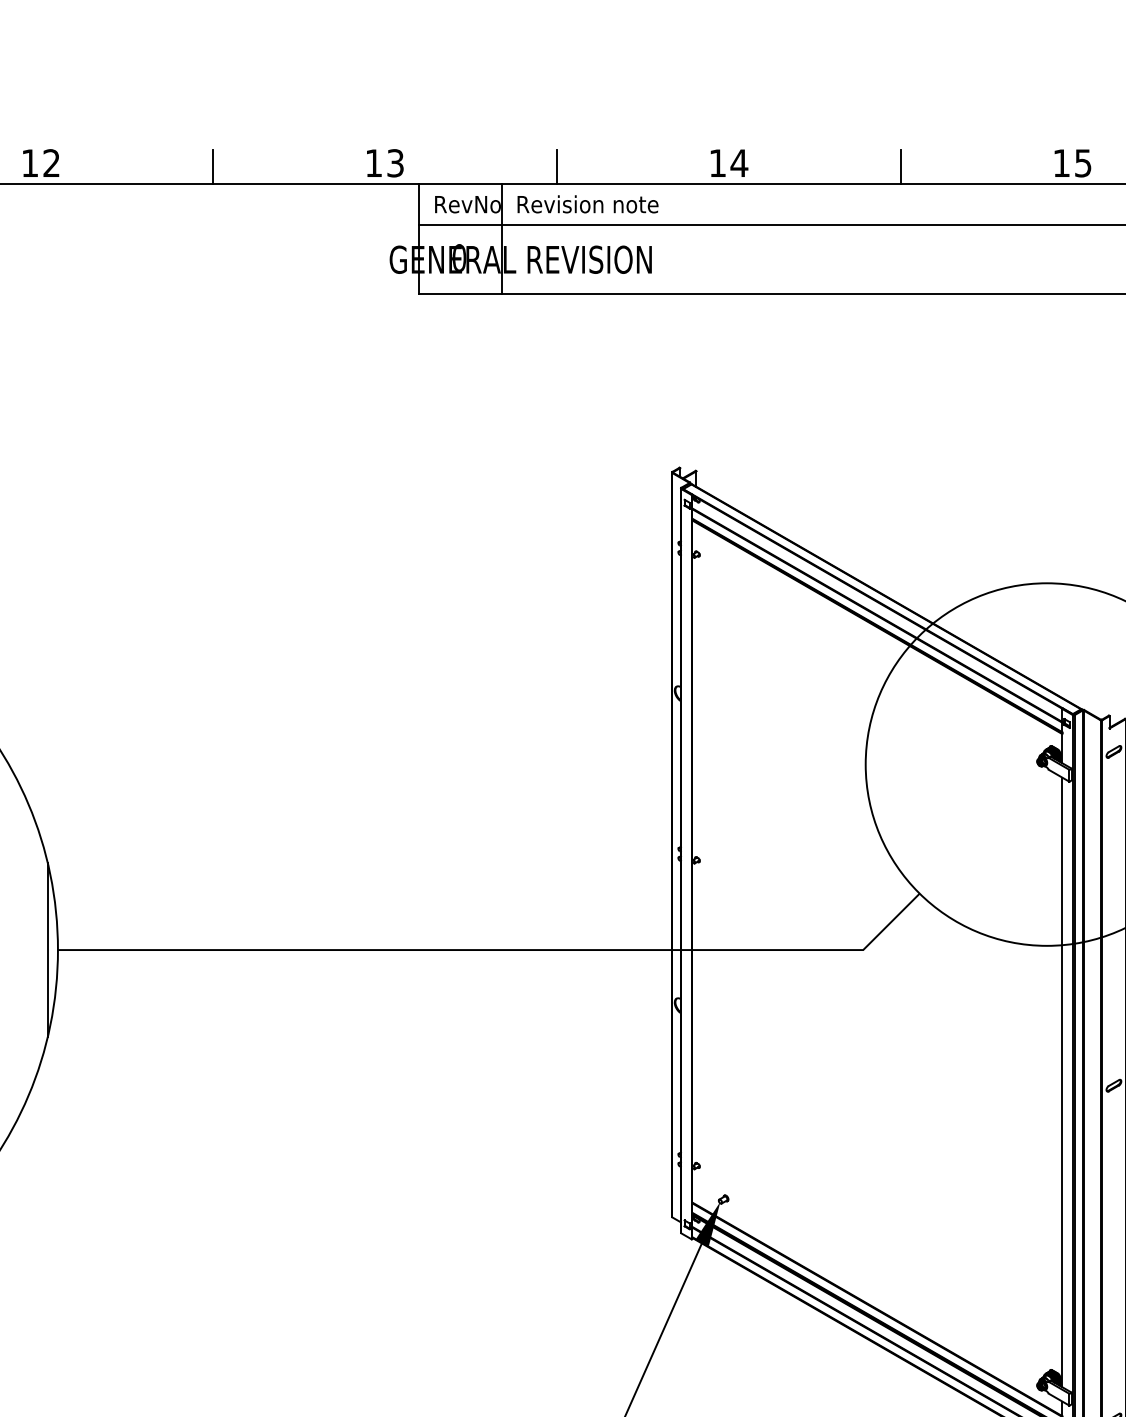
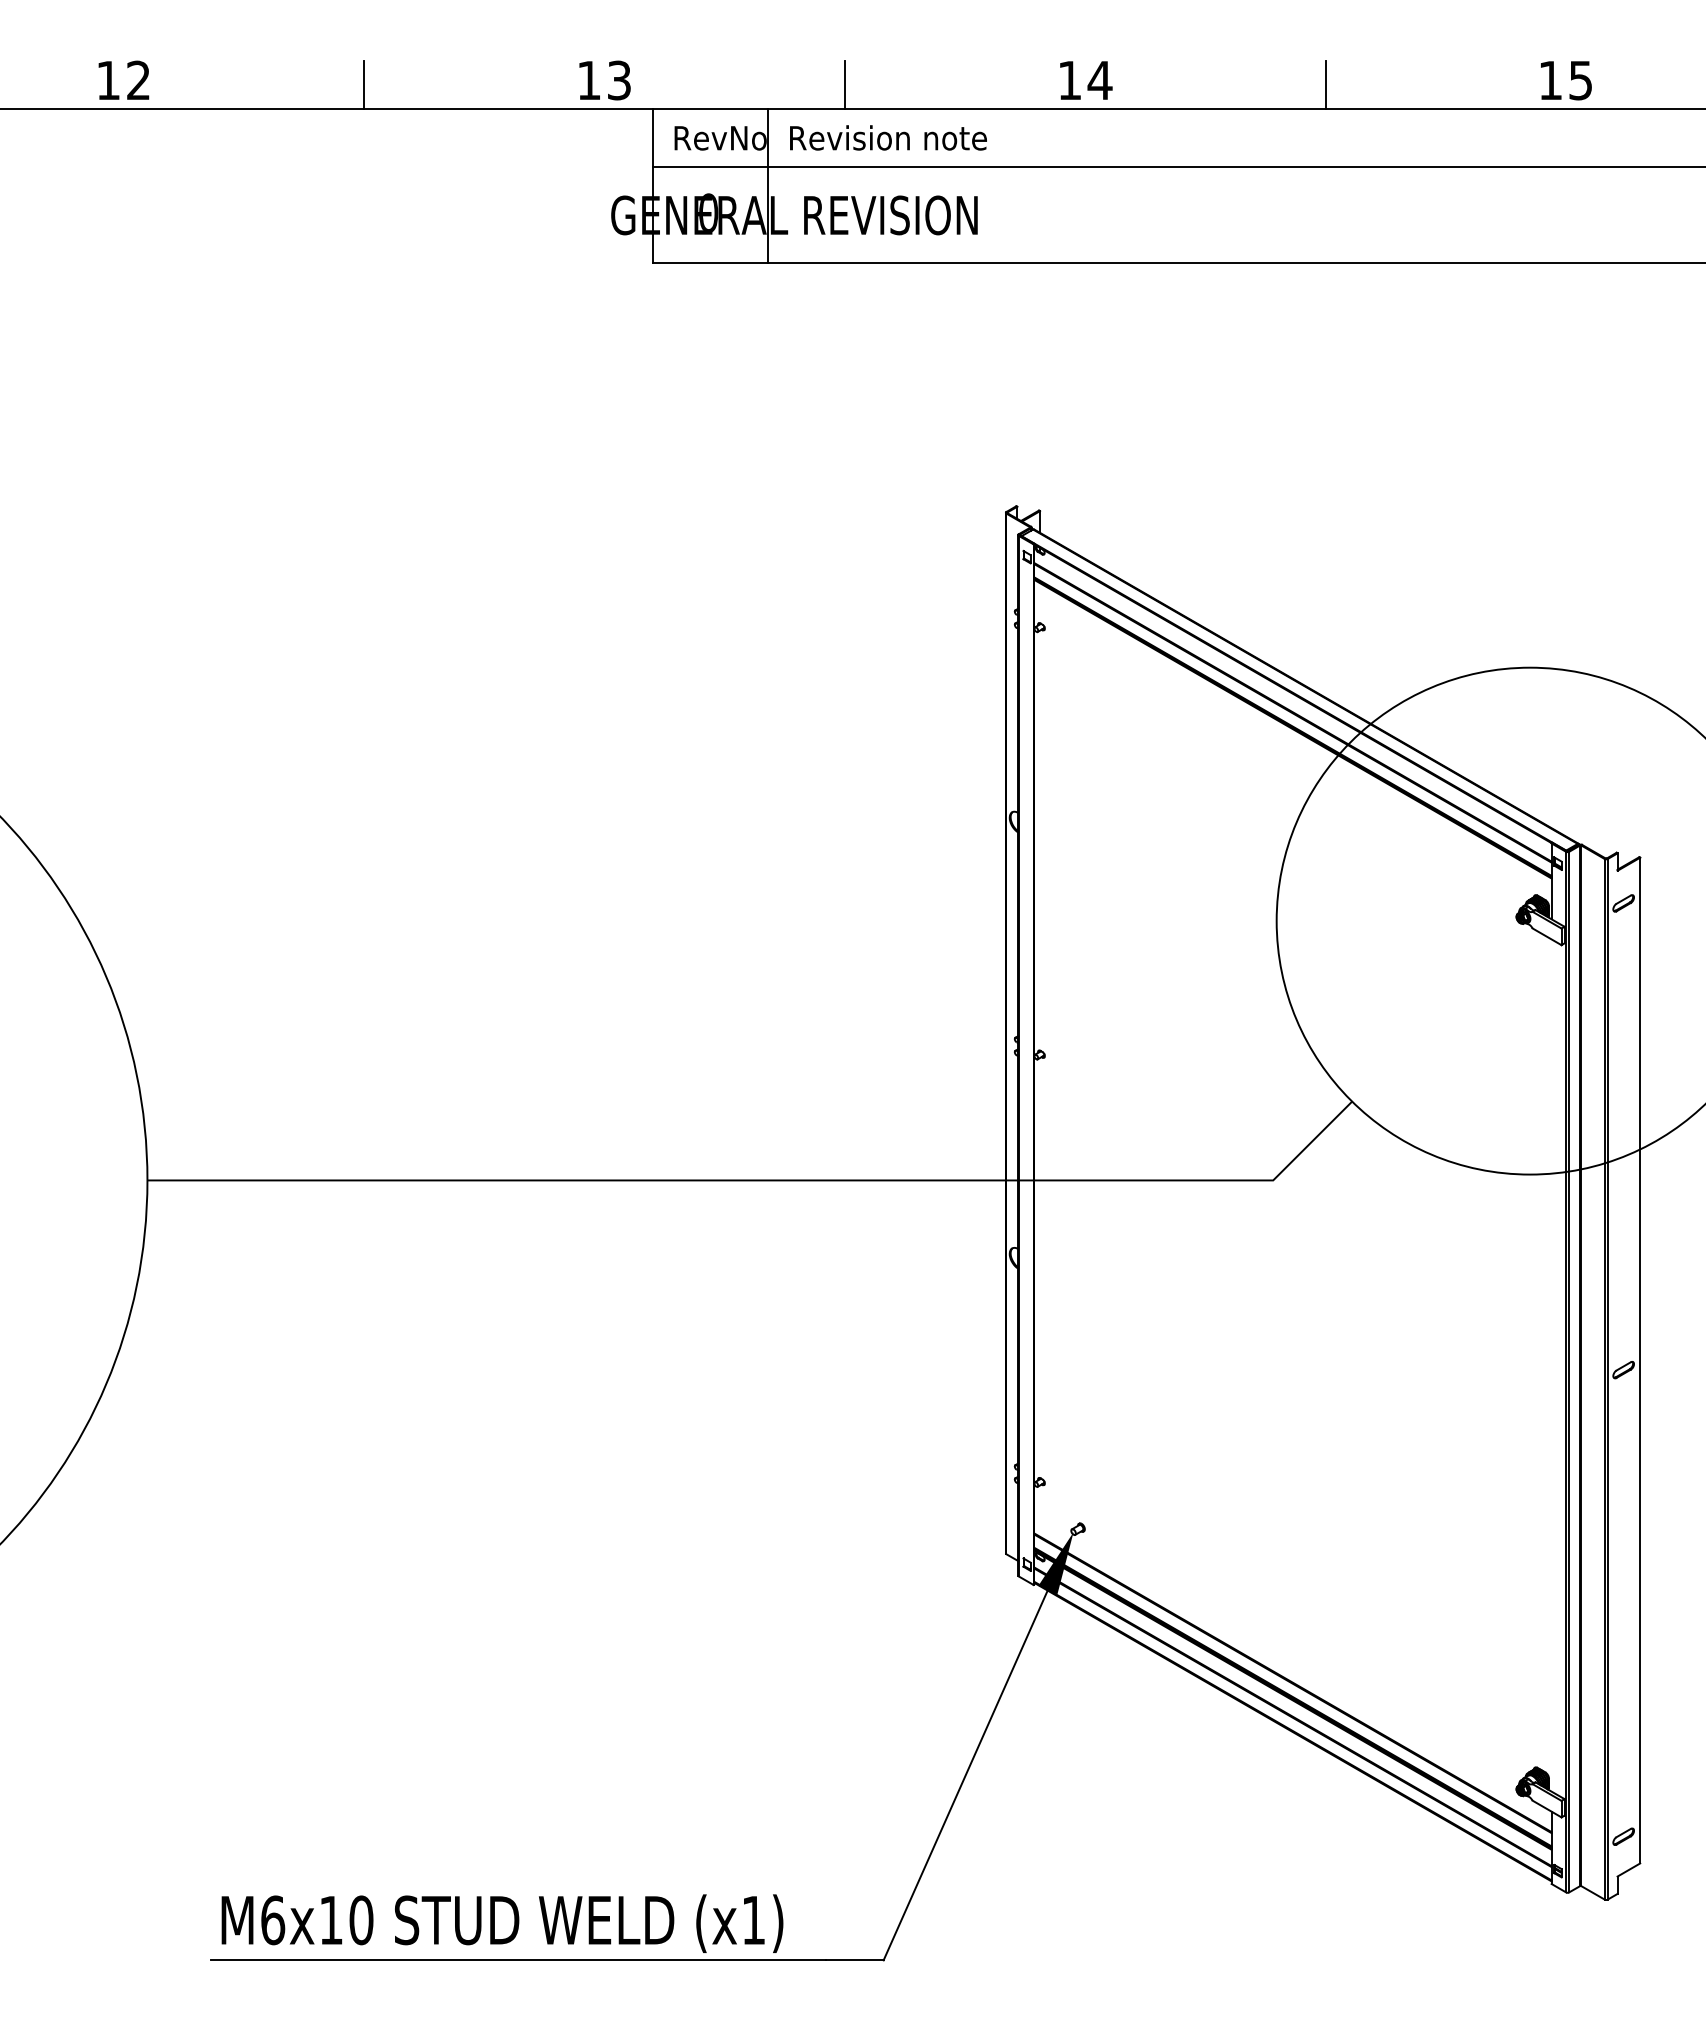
line: (47, 950) -> (133, 1180), removed
line: (1062, 1082) -> (1551, 1365), removed

